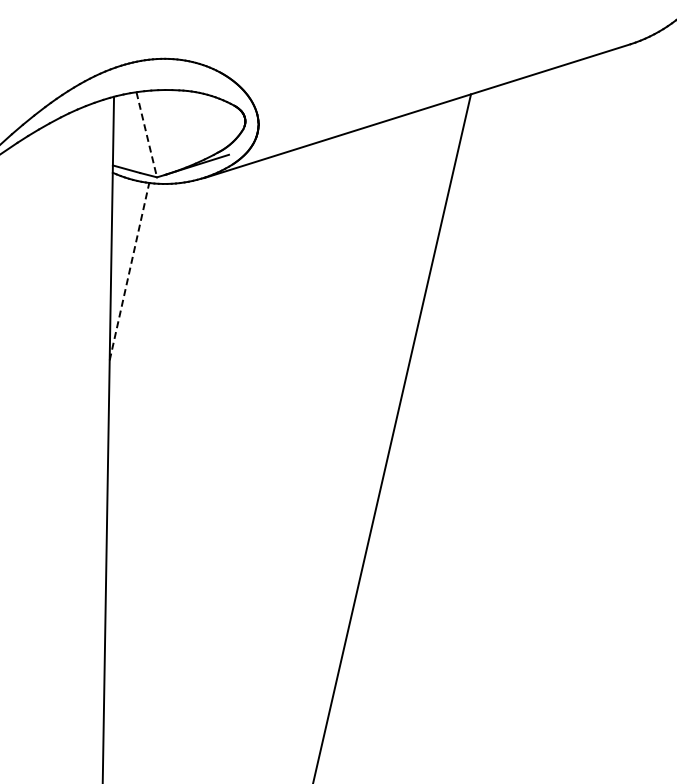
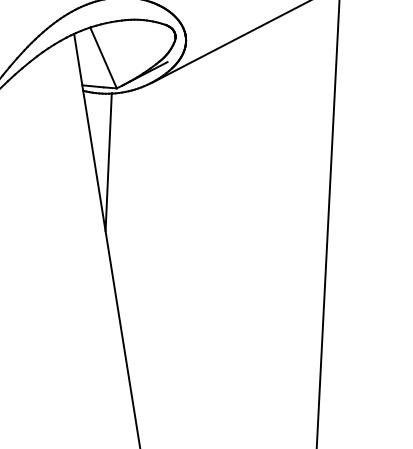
line: (146, 134) -> (103, 57), dashed -> solid
line: (129, 270) -> (108, 161), dashed -> solid

